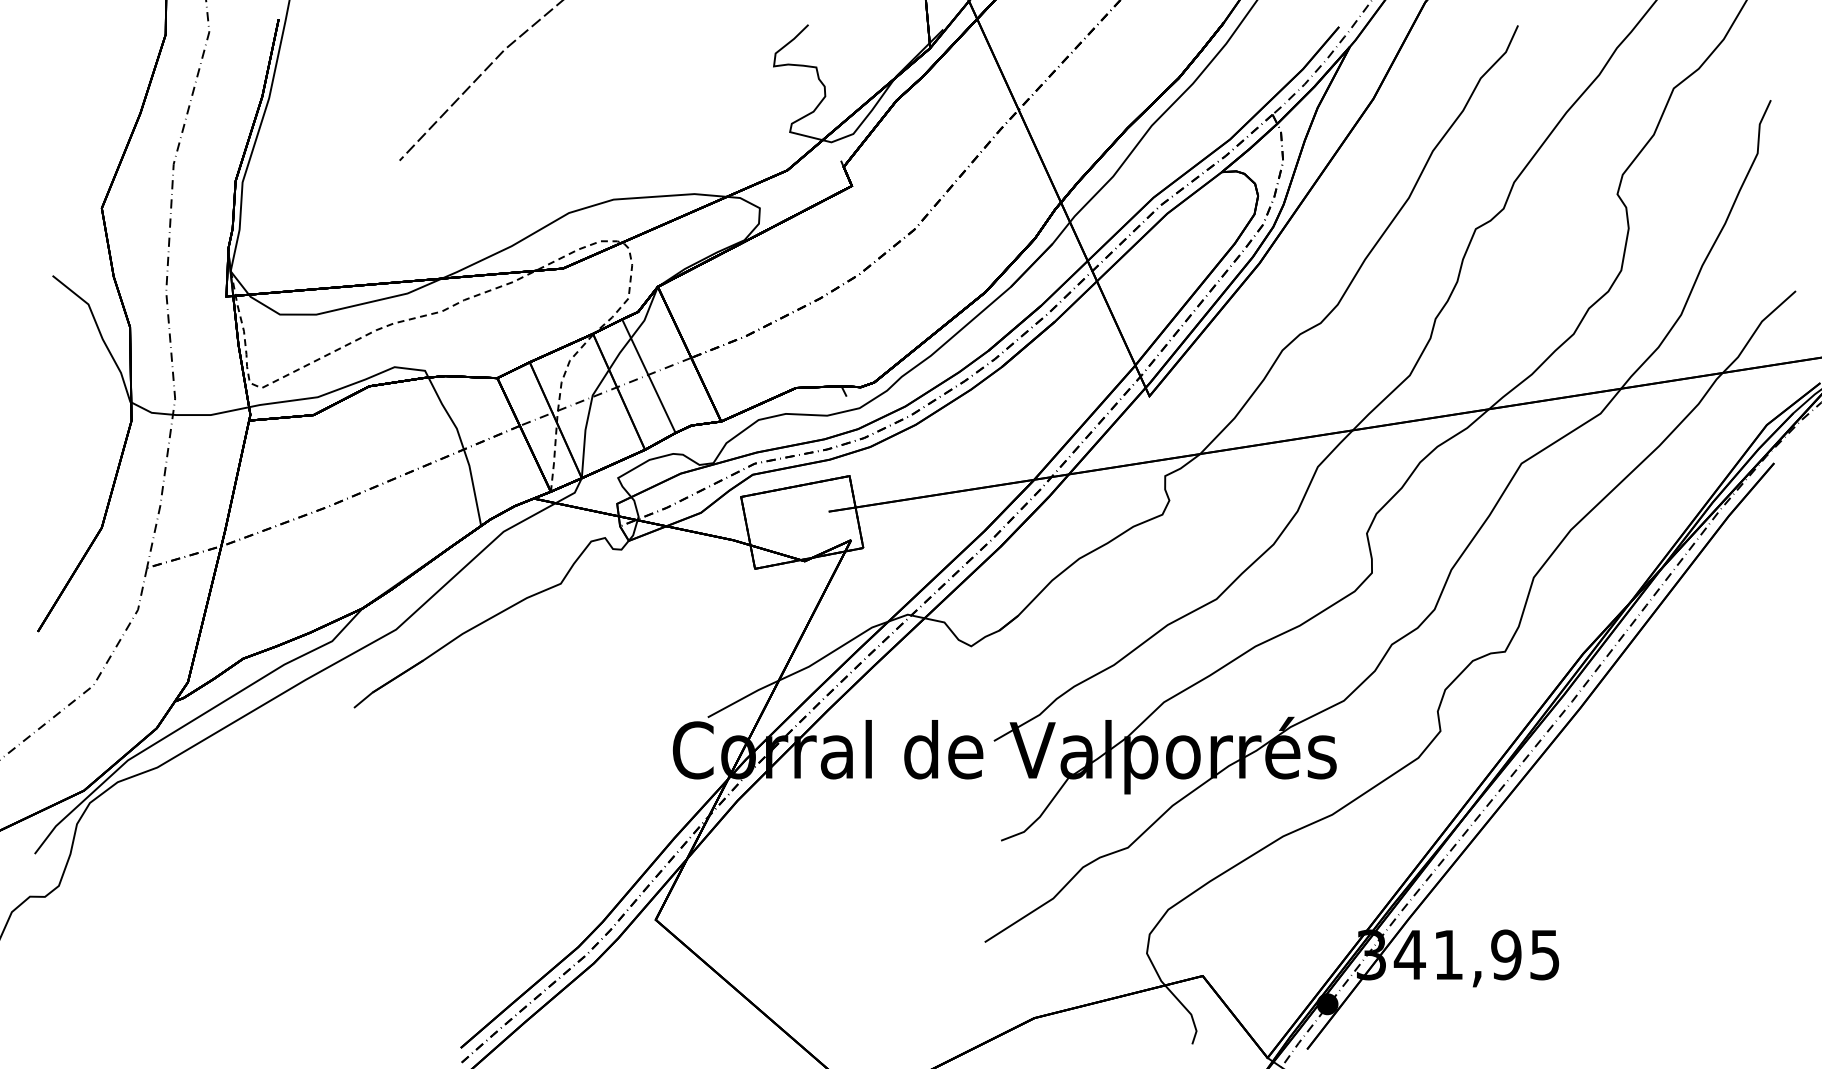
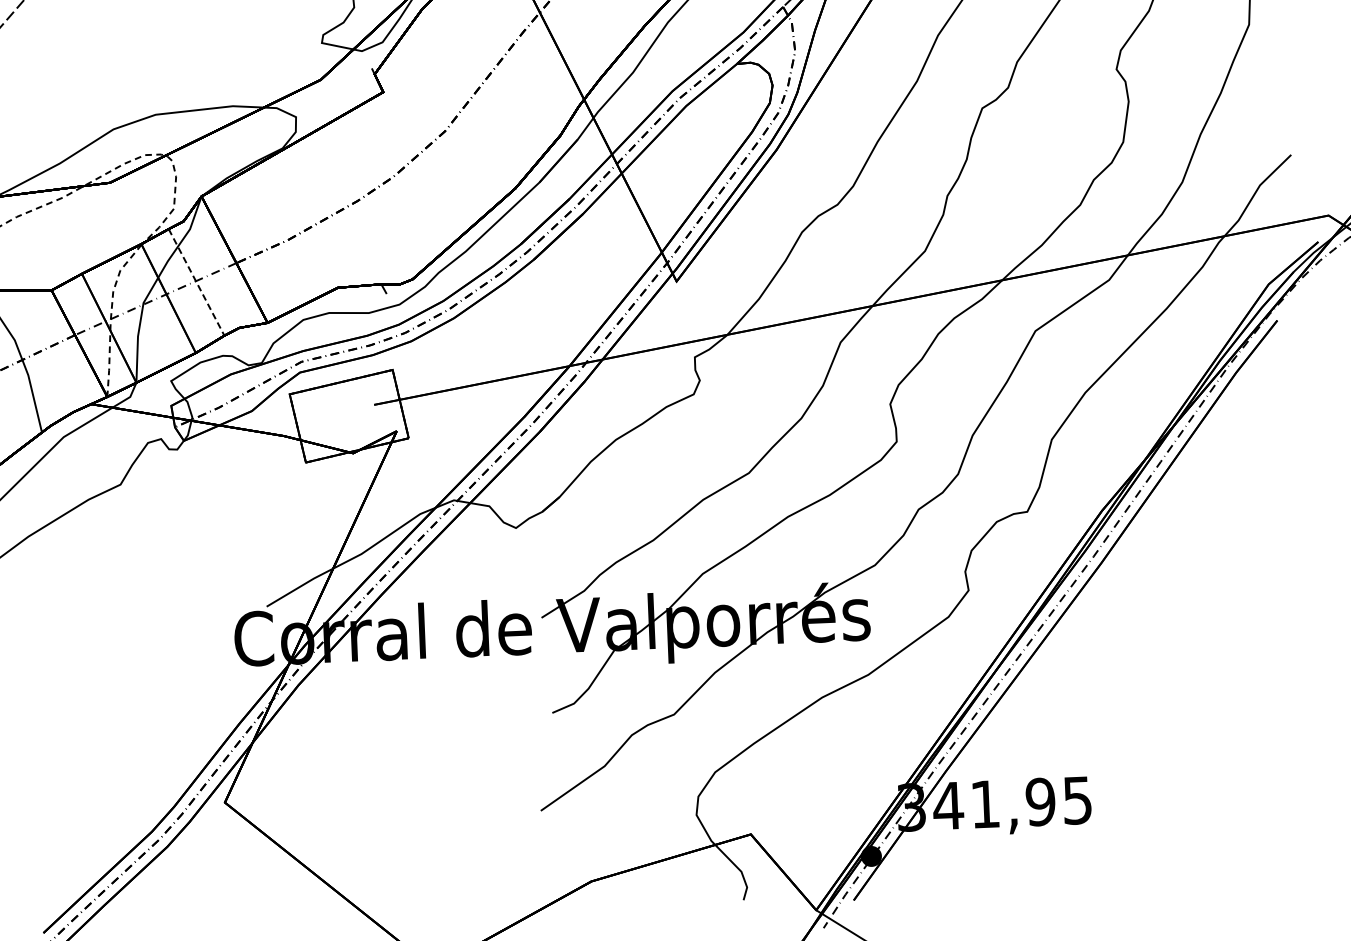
line: (648, 376) -> (196, 282), solid -> dashed

